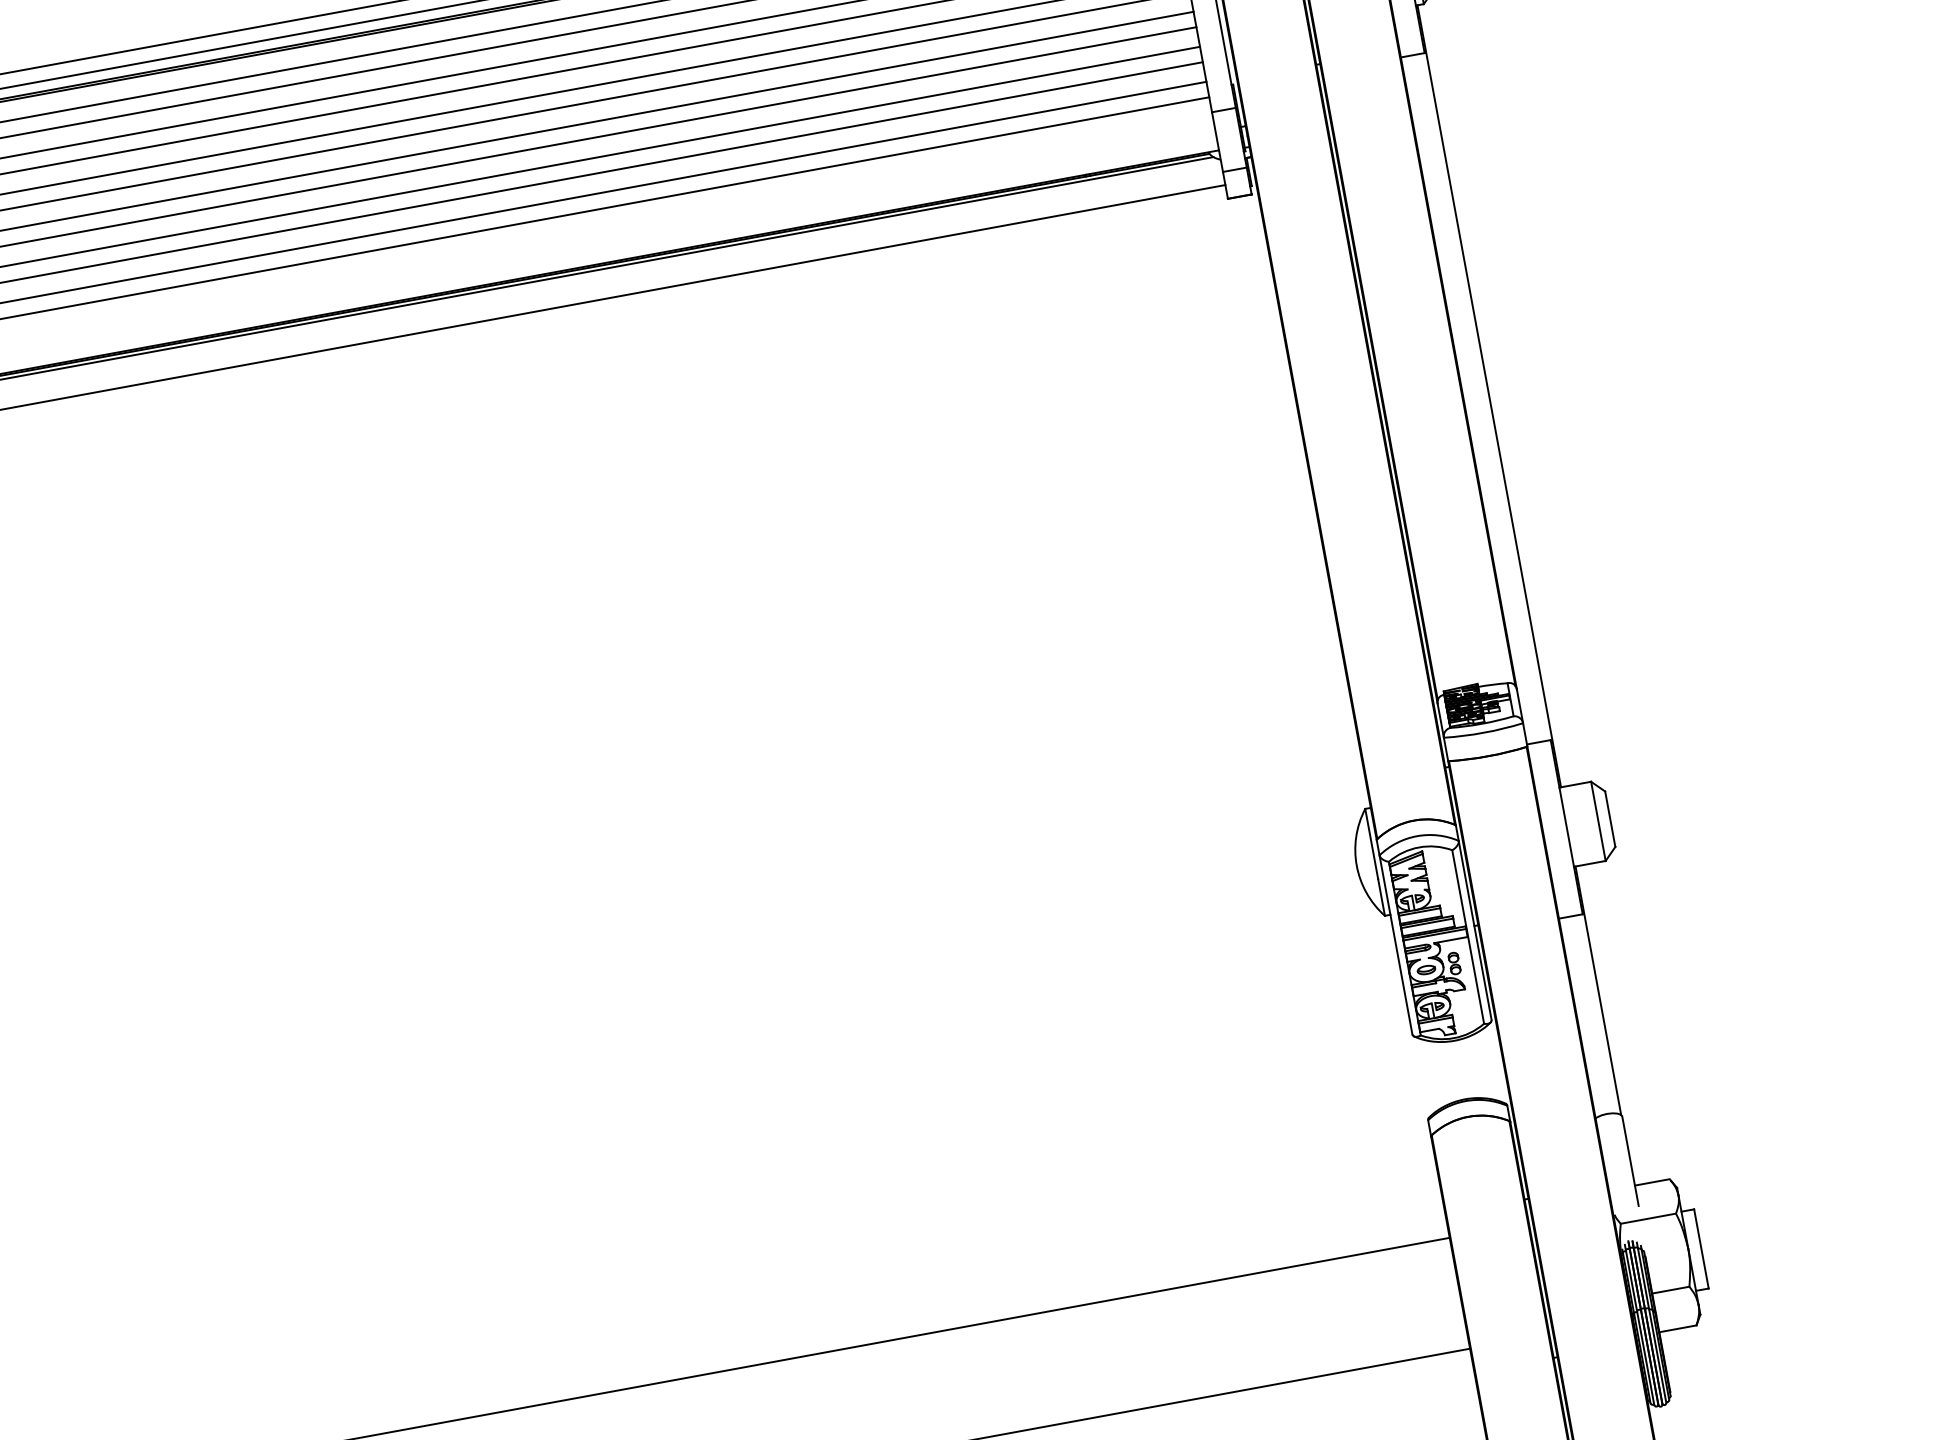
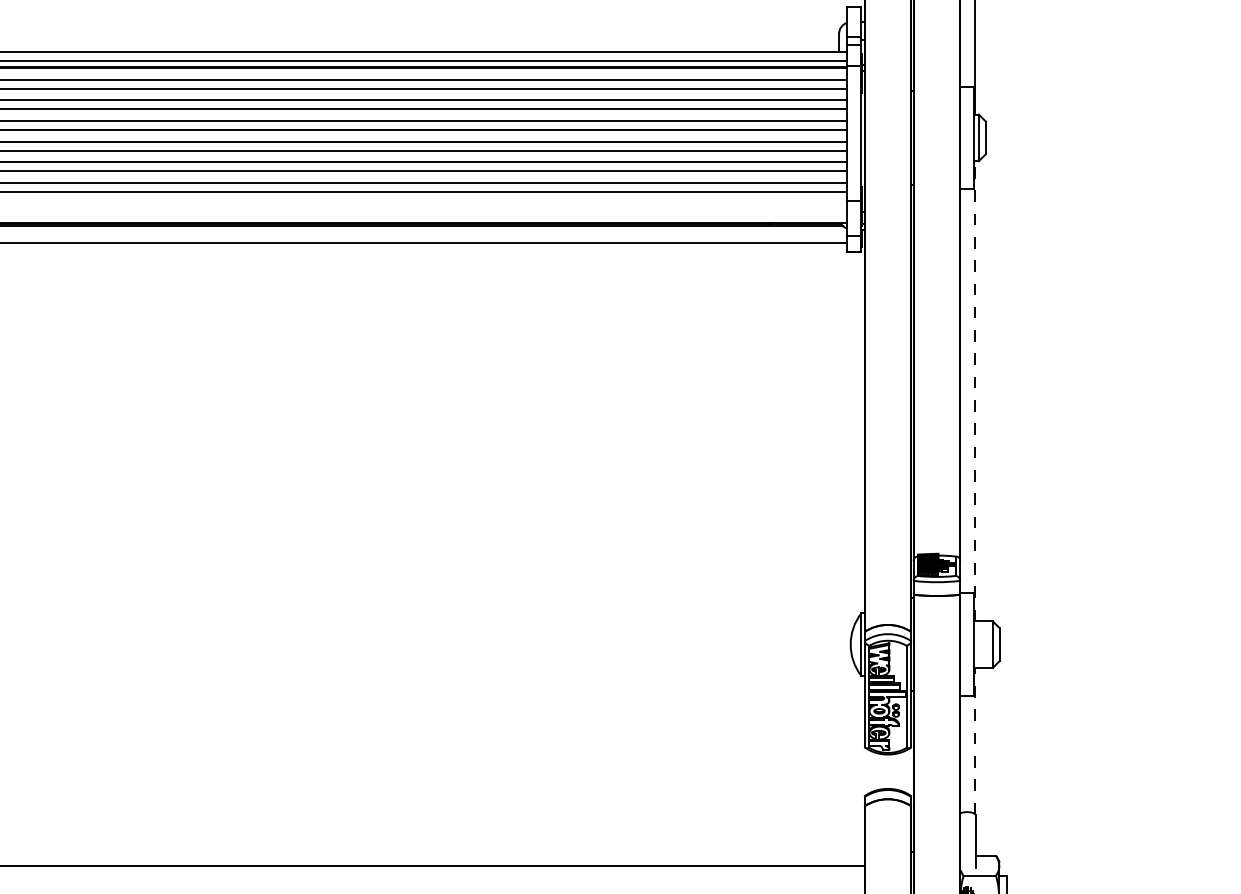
line: (1489, 394) -> (975, 390), solid -> dashed
line: (1598, 989) -> (975, 740), solid -> dashed

